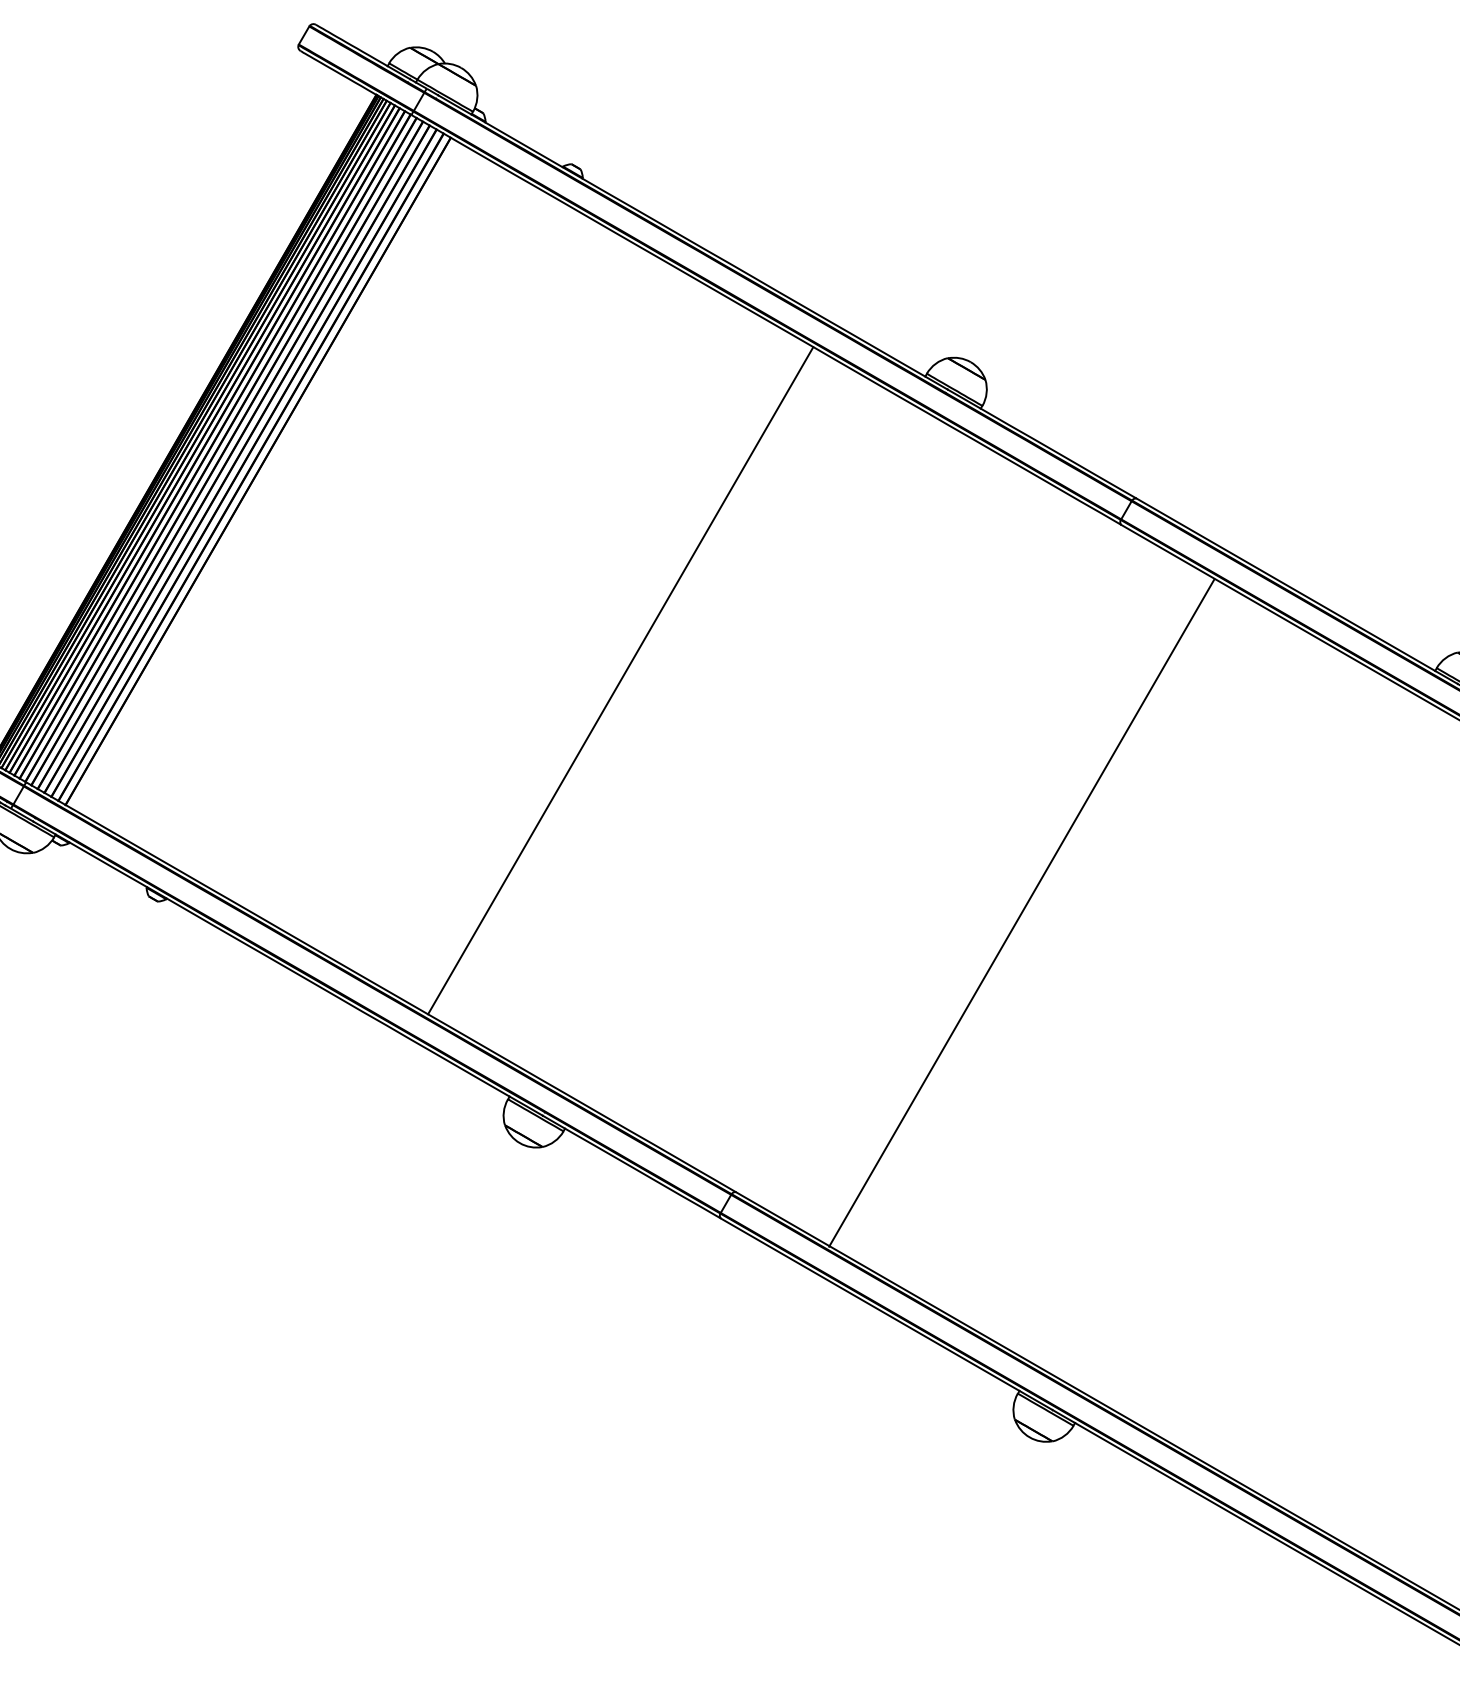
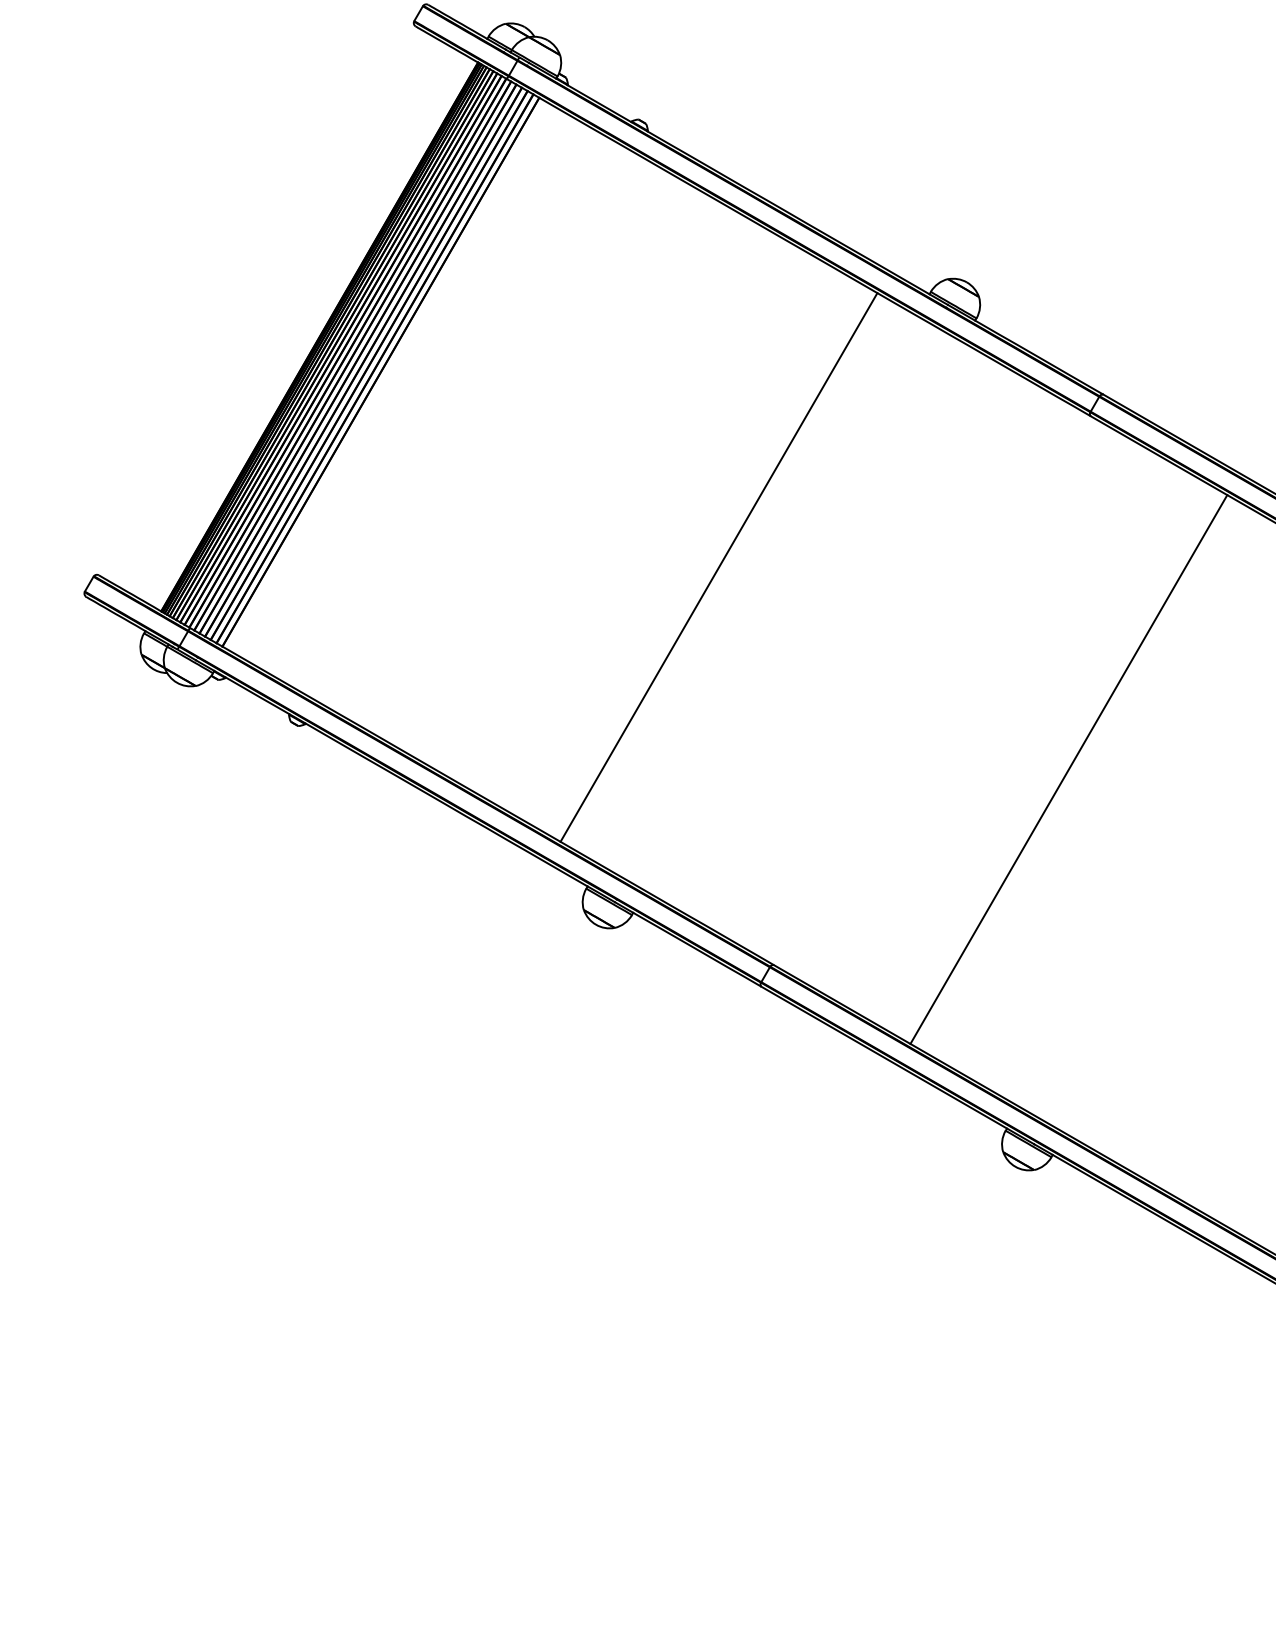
line: (620, 680) -> (718, 567), moved
line: (1021, 913) -> (1068, 769), moved

